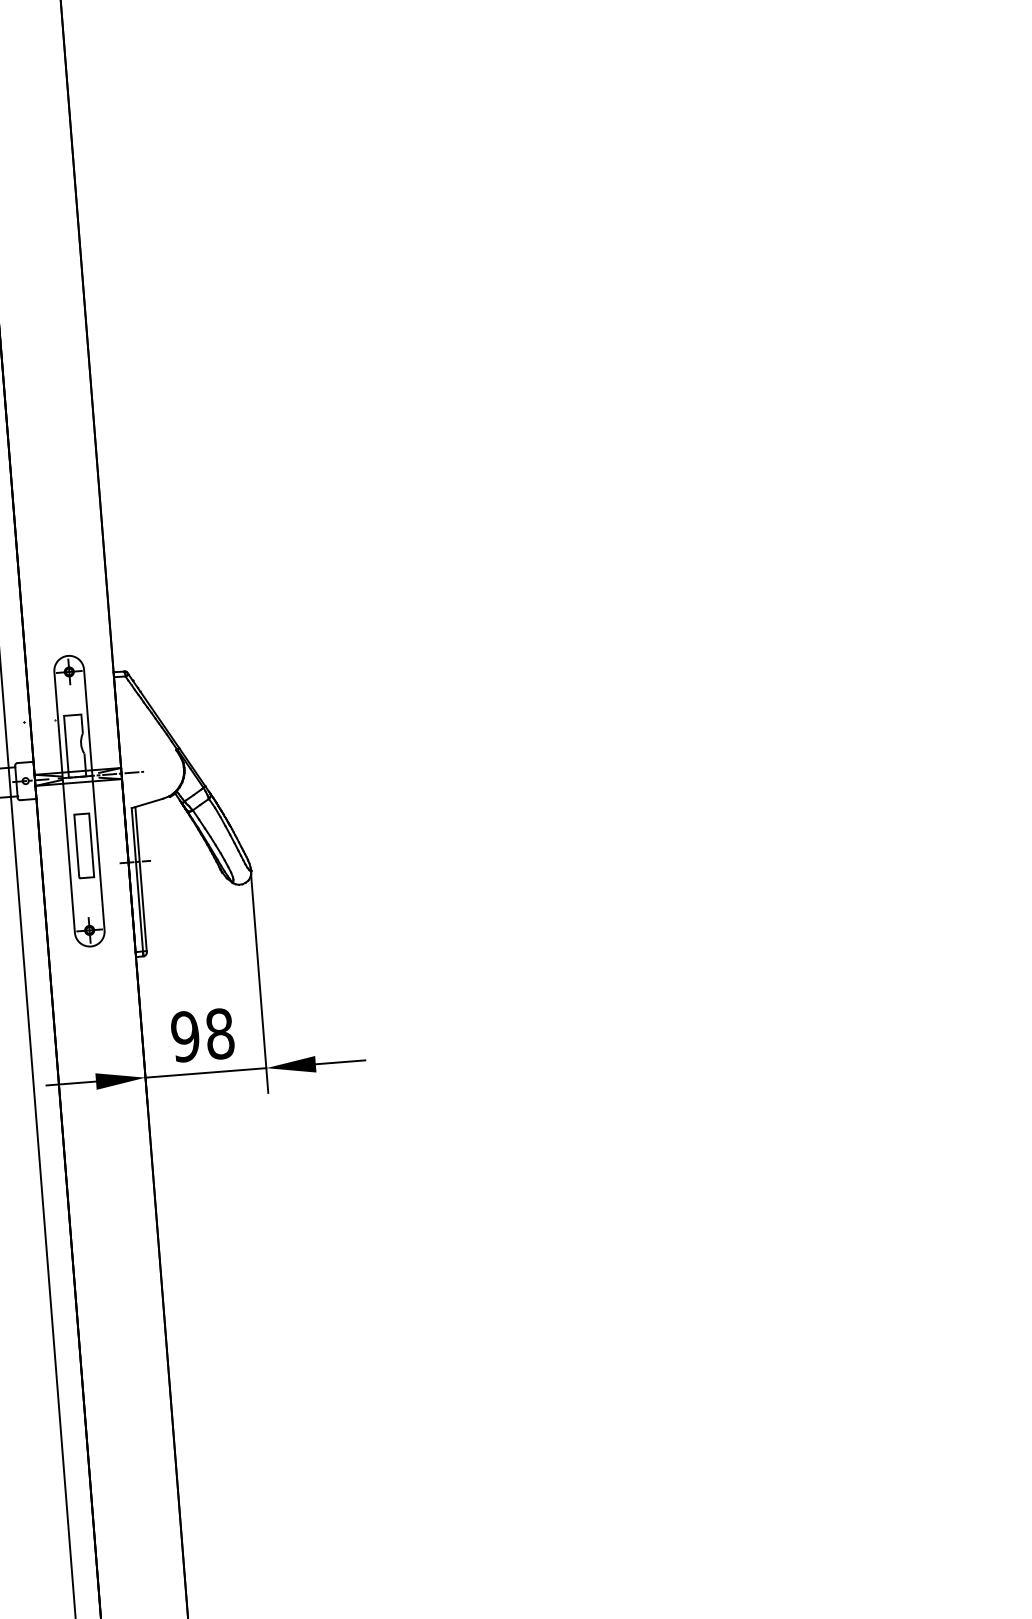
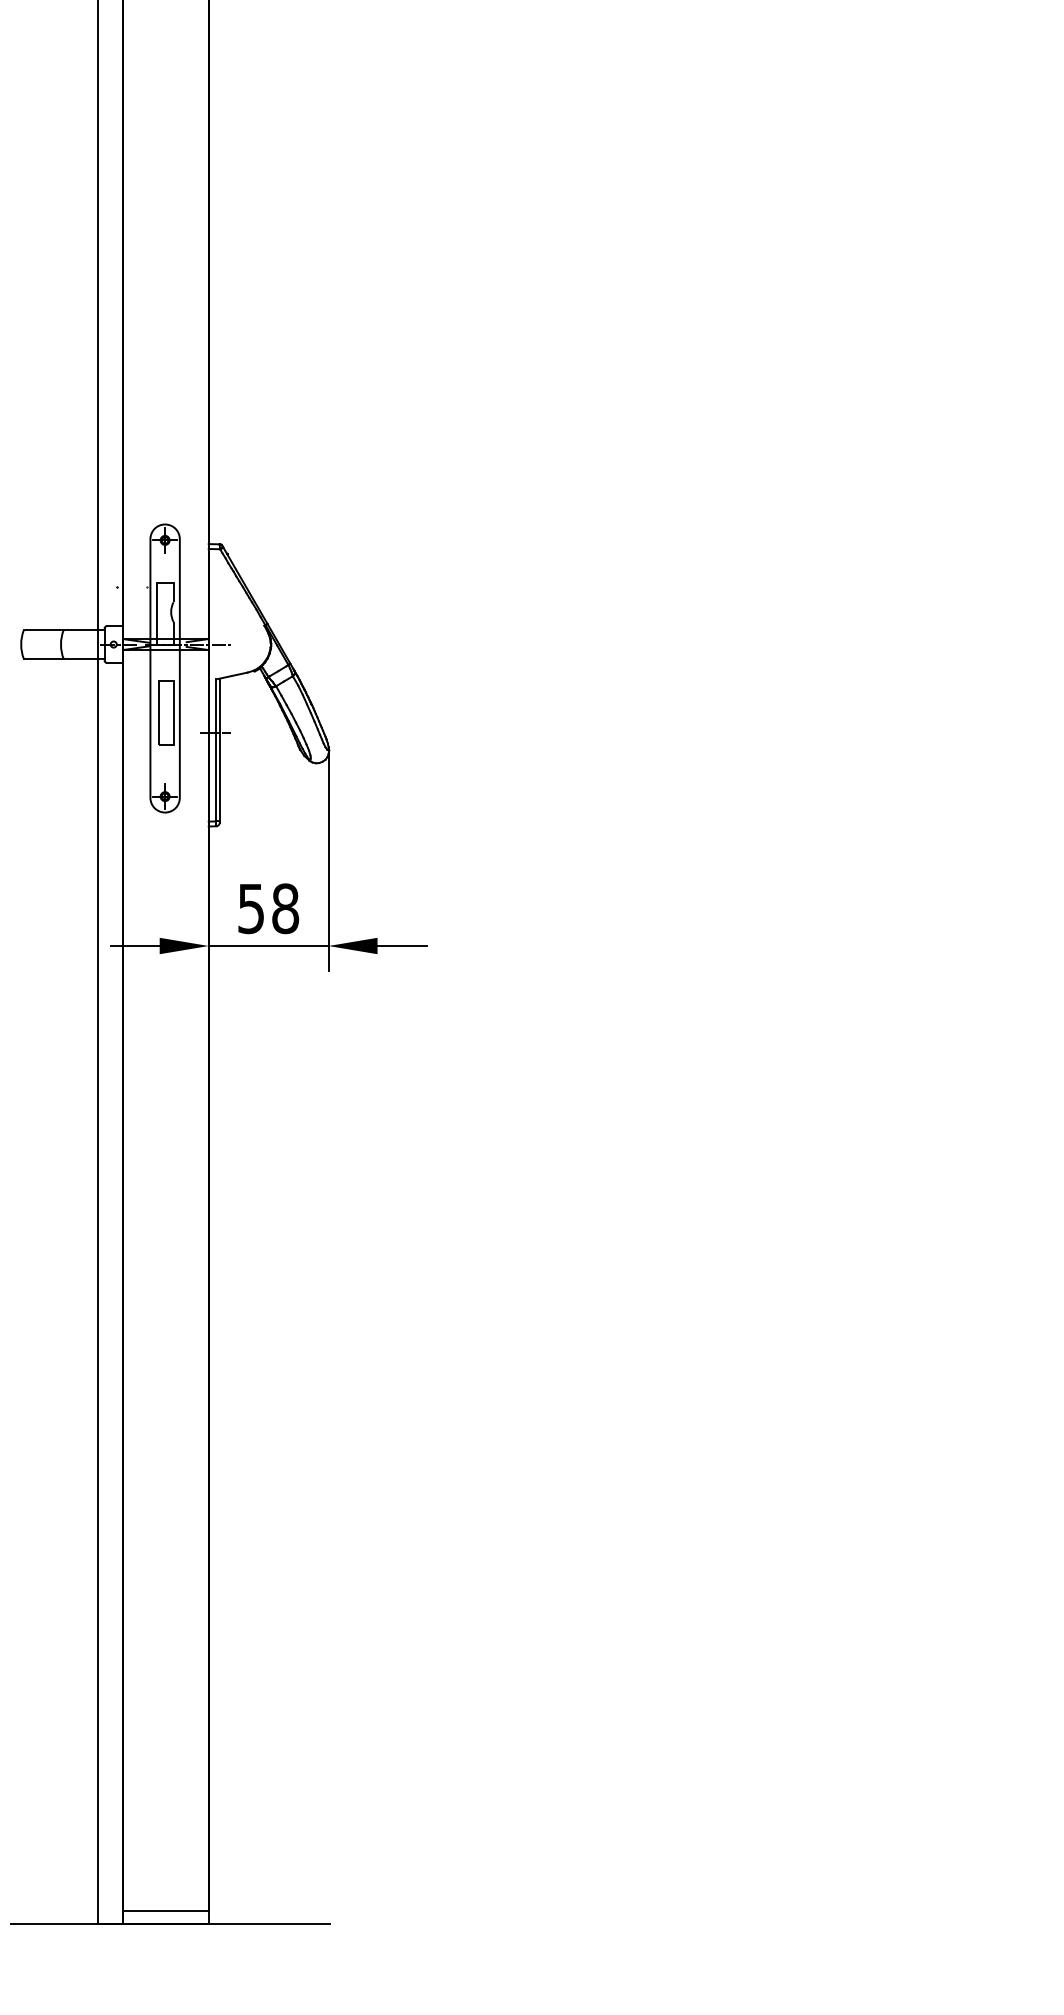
text: (184, 1036) -> (250, 908), 98 -> 58

